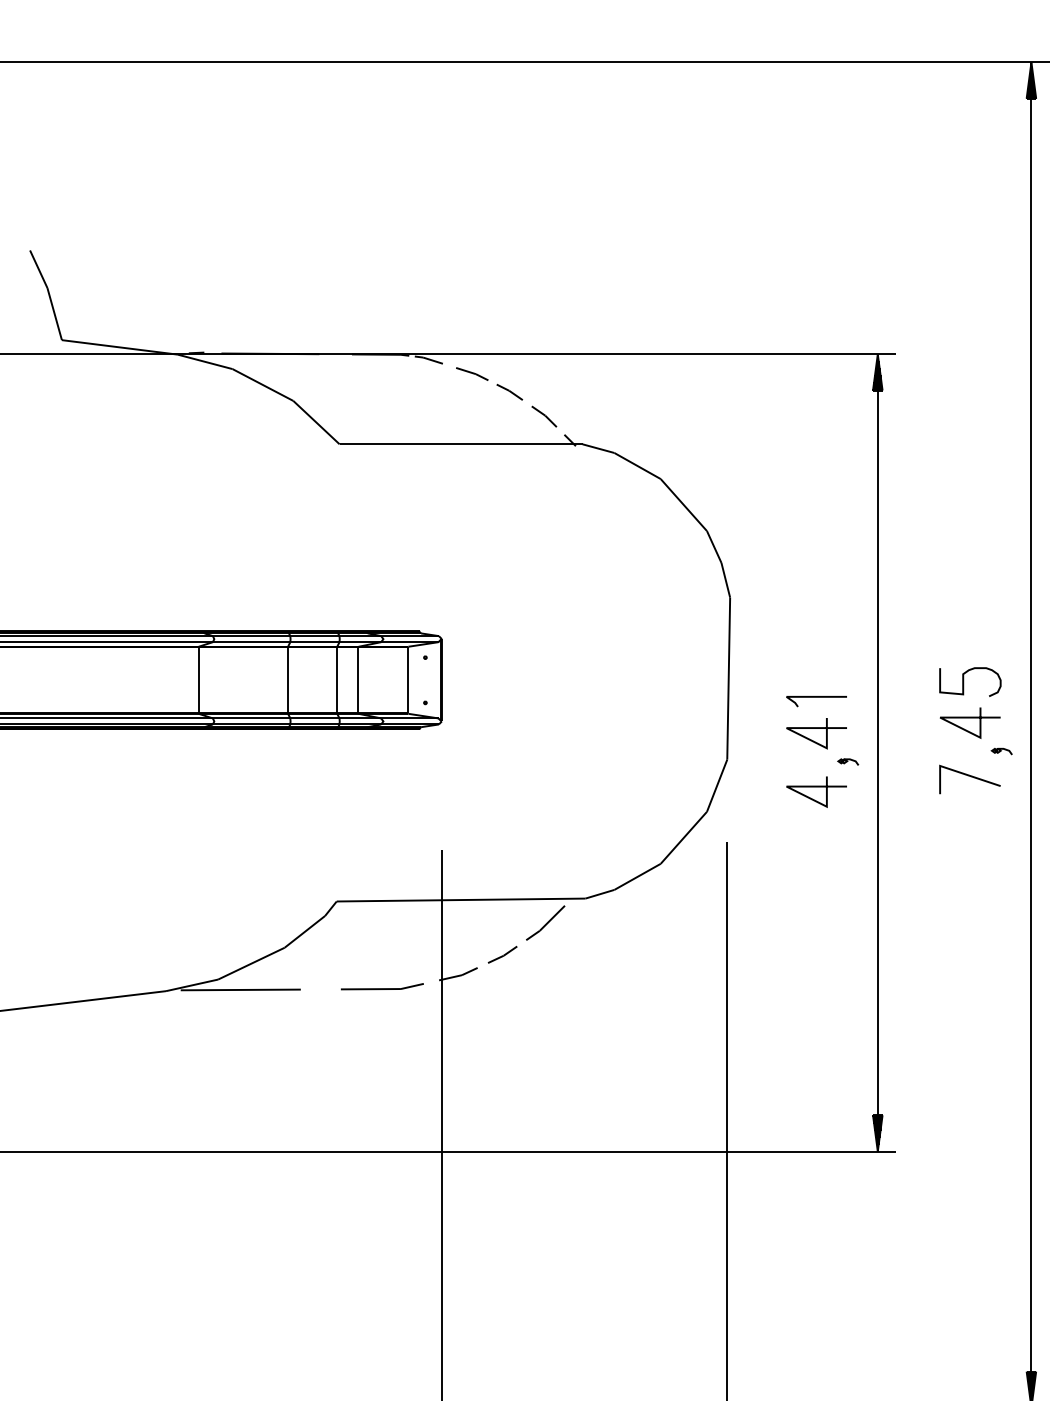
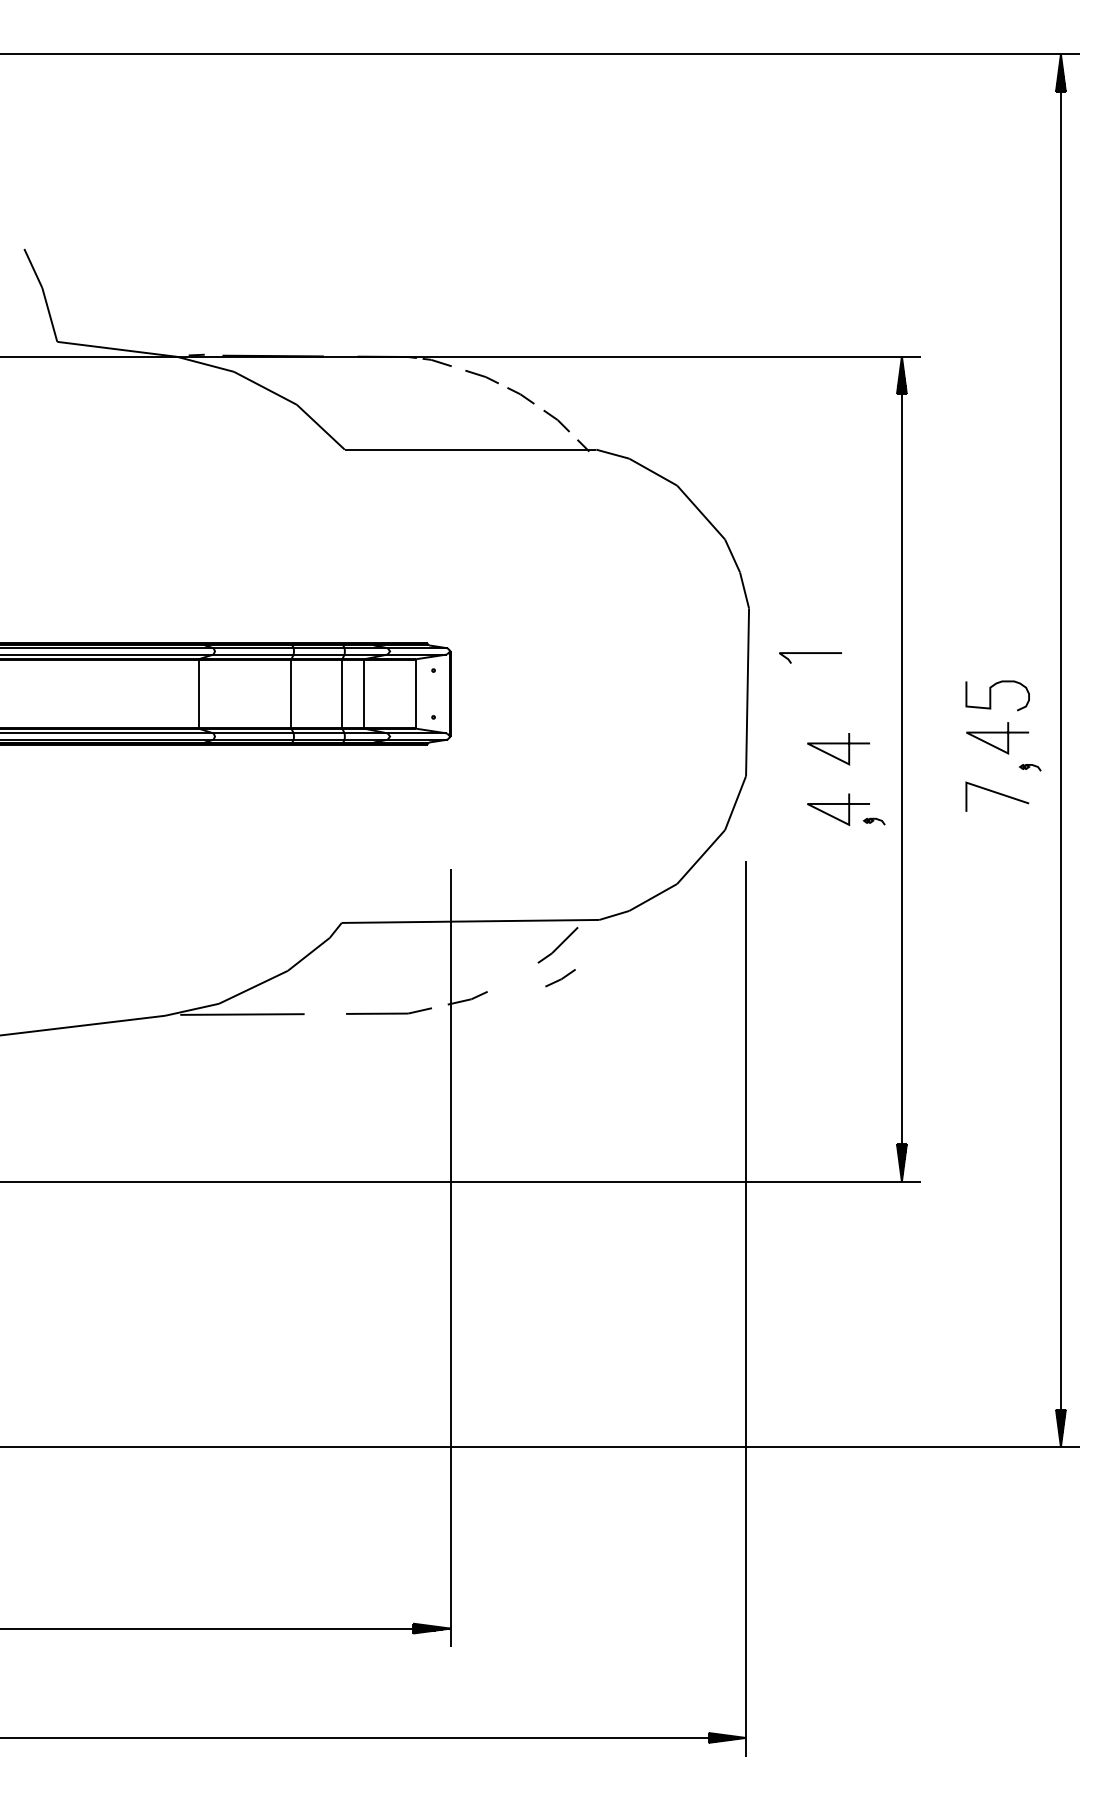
line: (816, 697) -> (810, 653), moved
part: (847, 761) -> (873, 821), moved
part: (502, 955) -> (560, 978), moved

